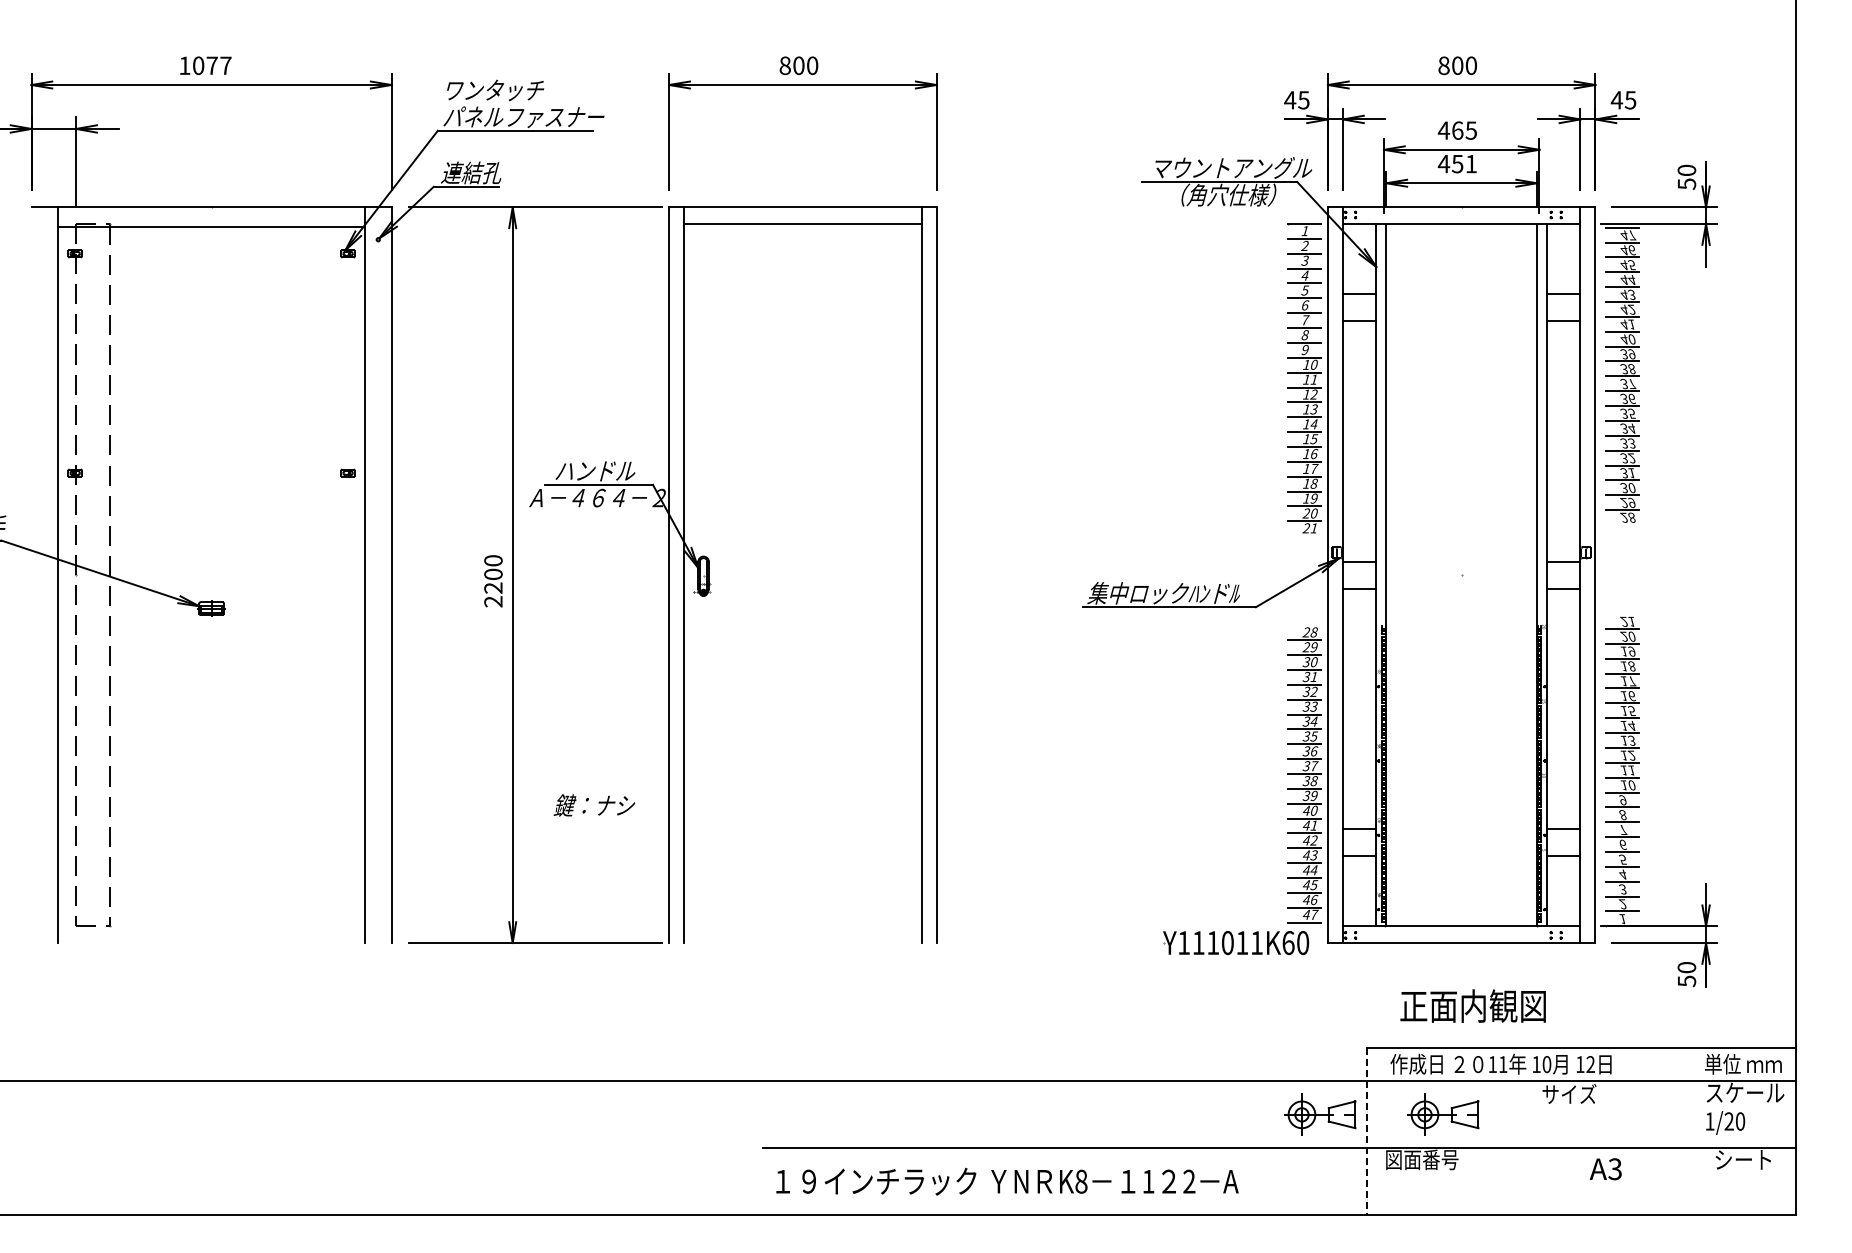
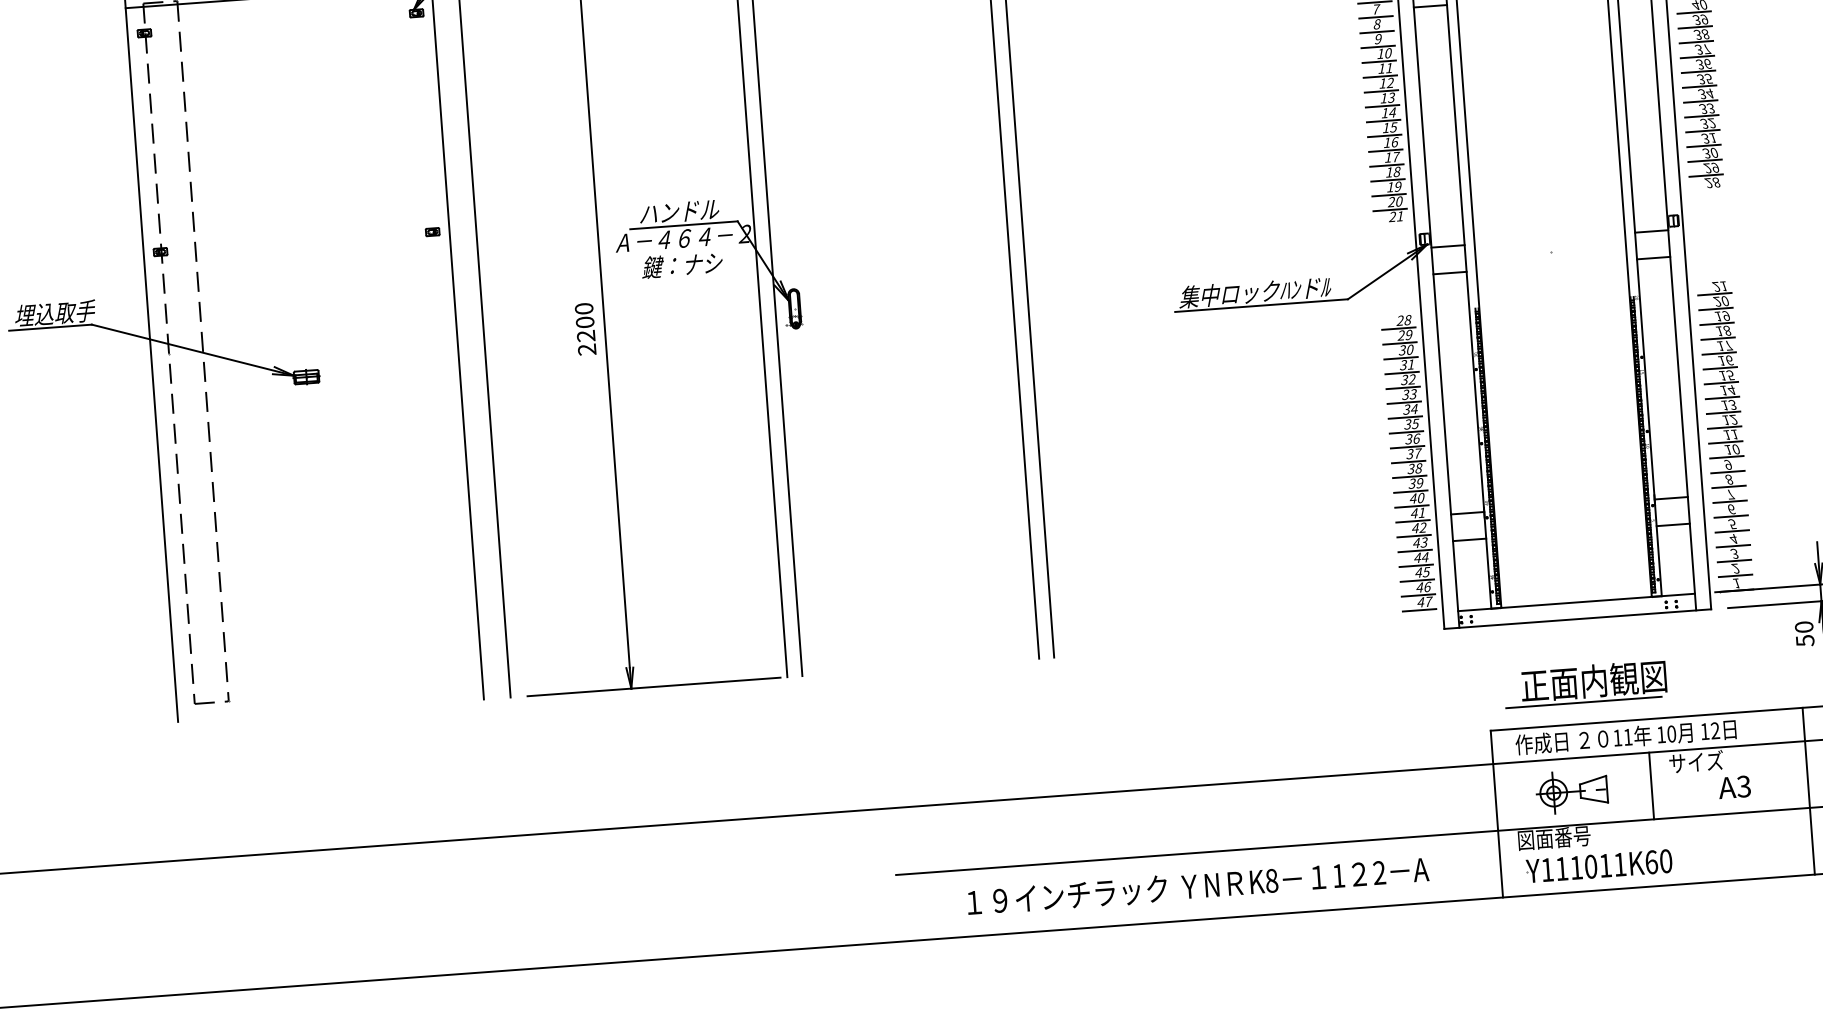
text: (593, 805) -> (681, 265), moved
part: (1236, 943) -> (1599, 866), moved
line: (1461, 1026) -> (1583, 702), added
part: (1320, 1114) -> (1449, 800), removed
line: (1523, 1114) -> (1651, 785), added
line: (1366, 1131) -> (1496, 814), dashed -> solid
line: (1679, 1131) -> (1808, 791), added
text: (1605, 1169) -> (1734, 787), moved
text: (1007, 1181) -> (1198, 886), moved

